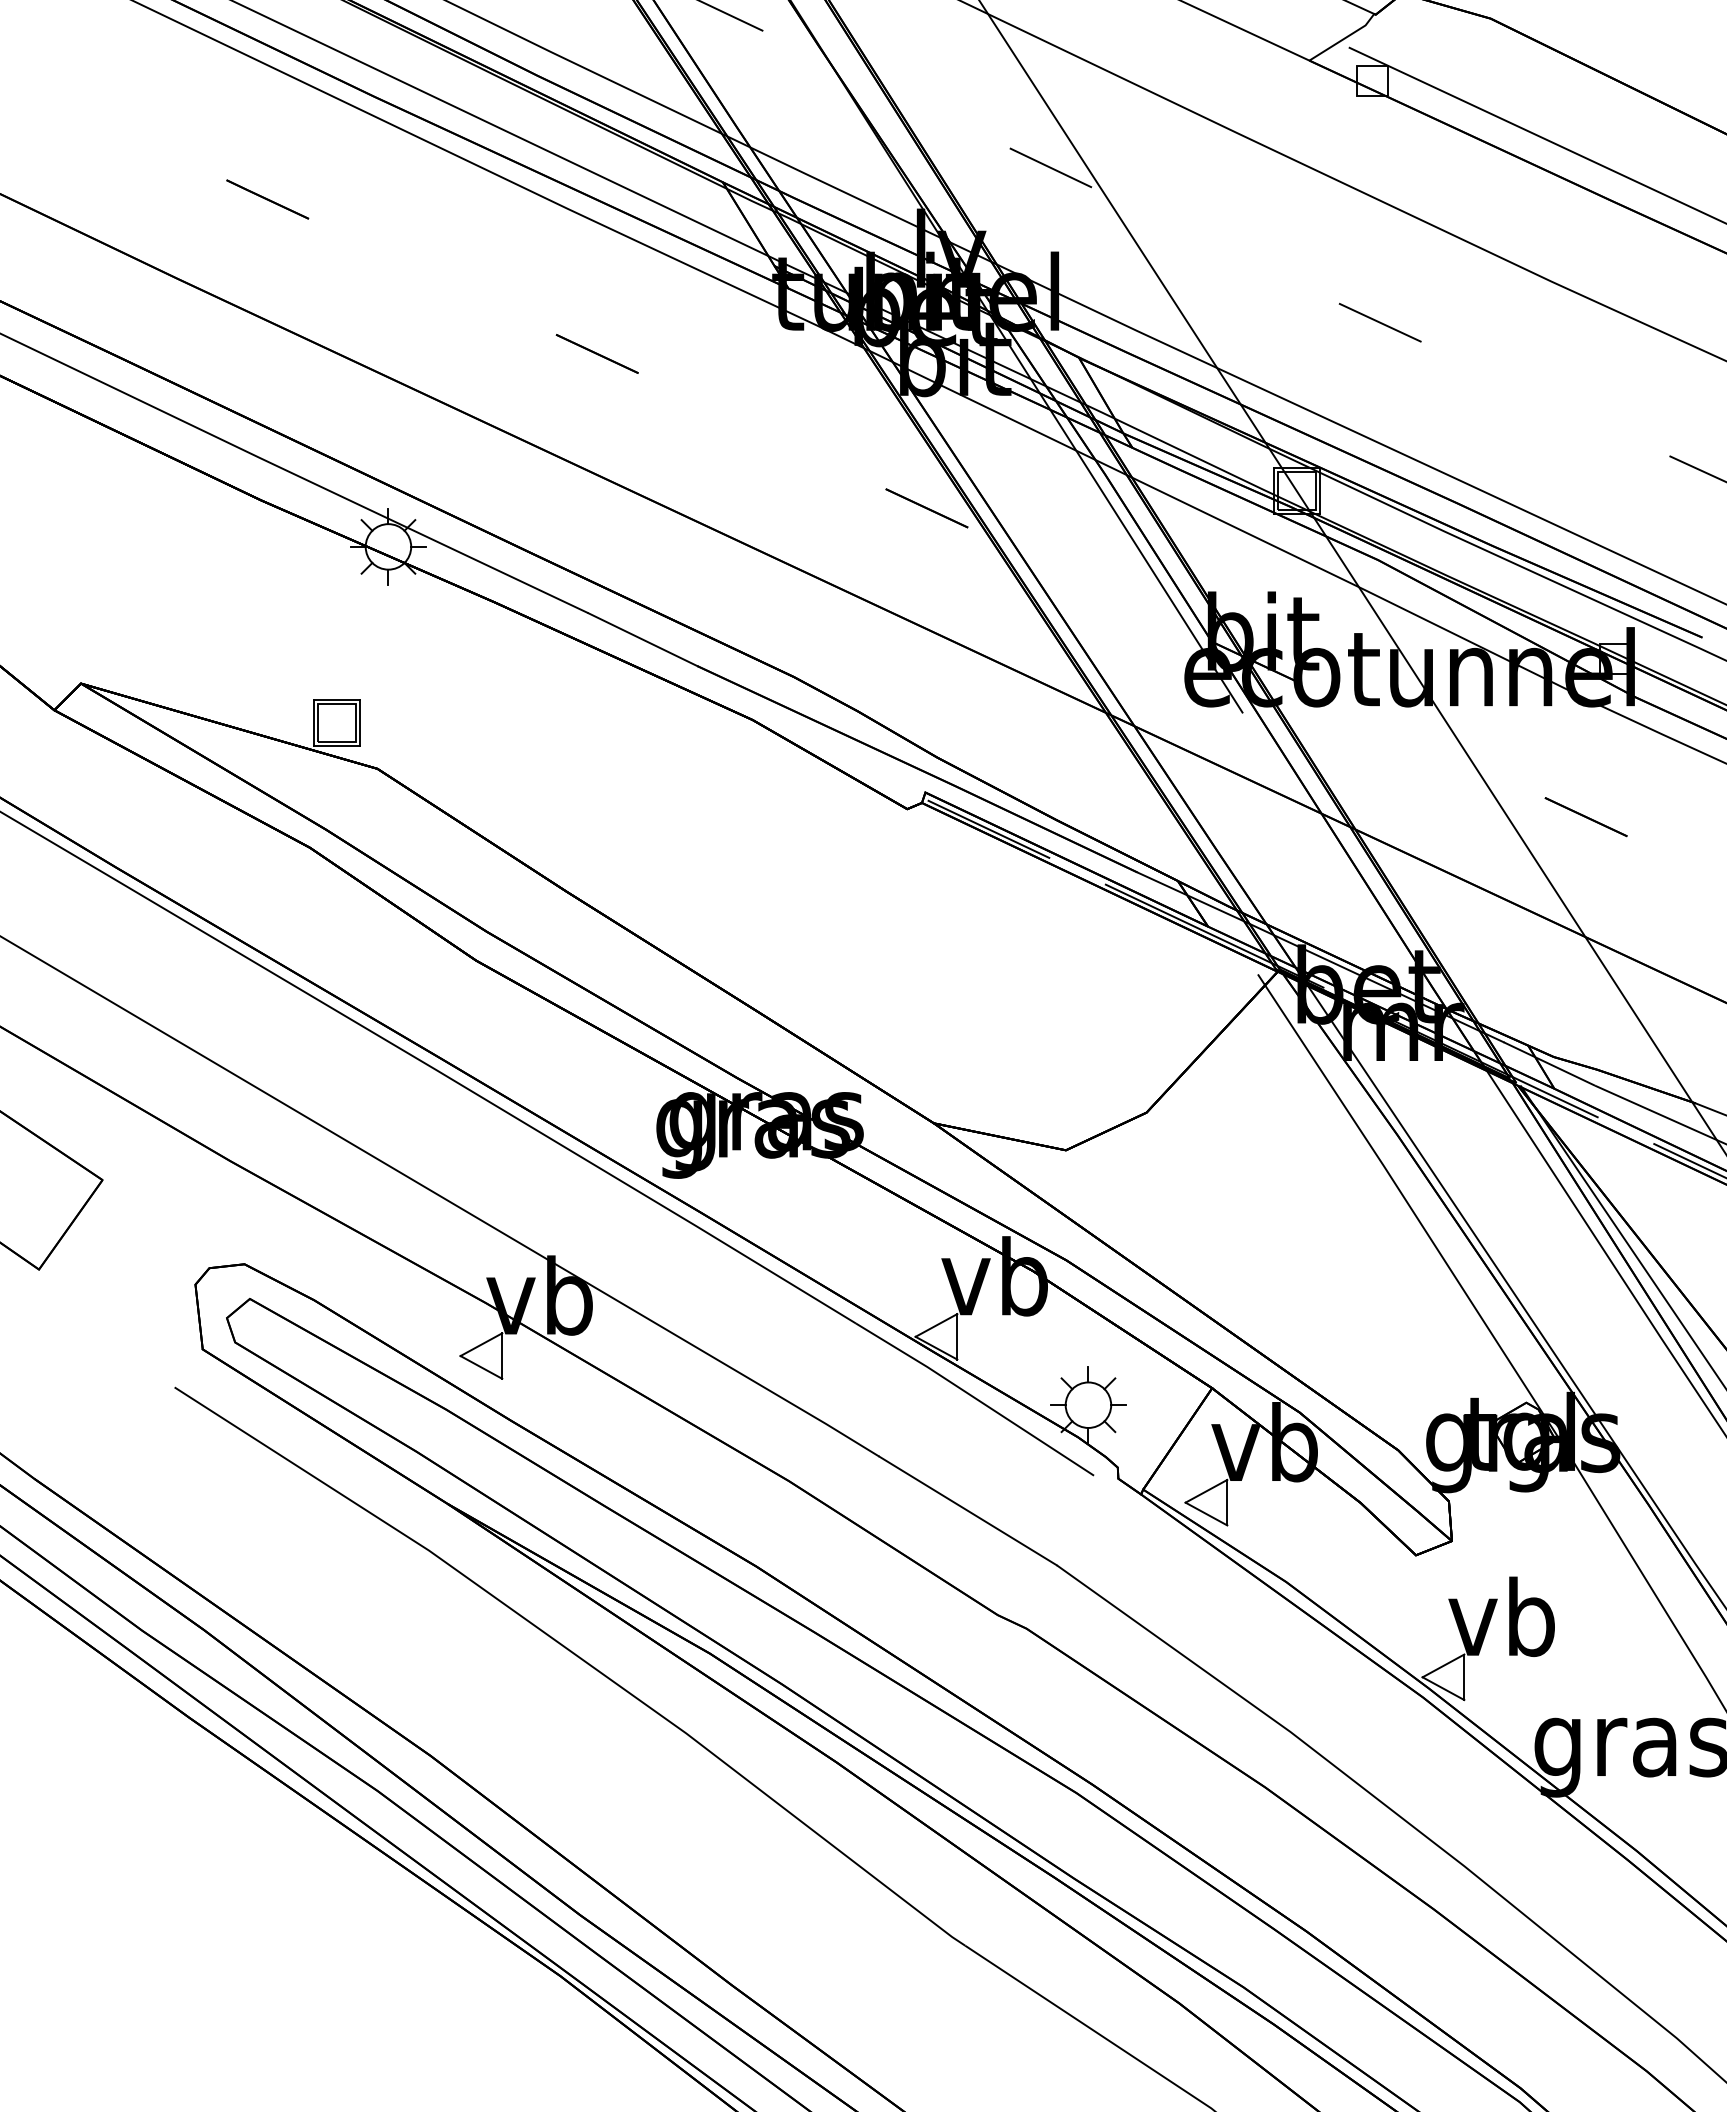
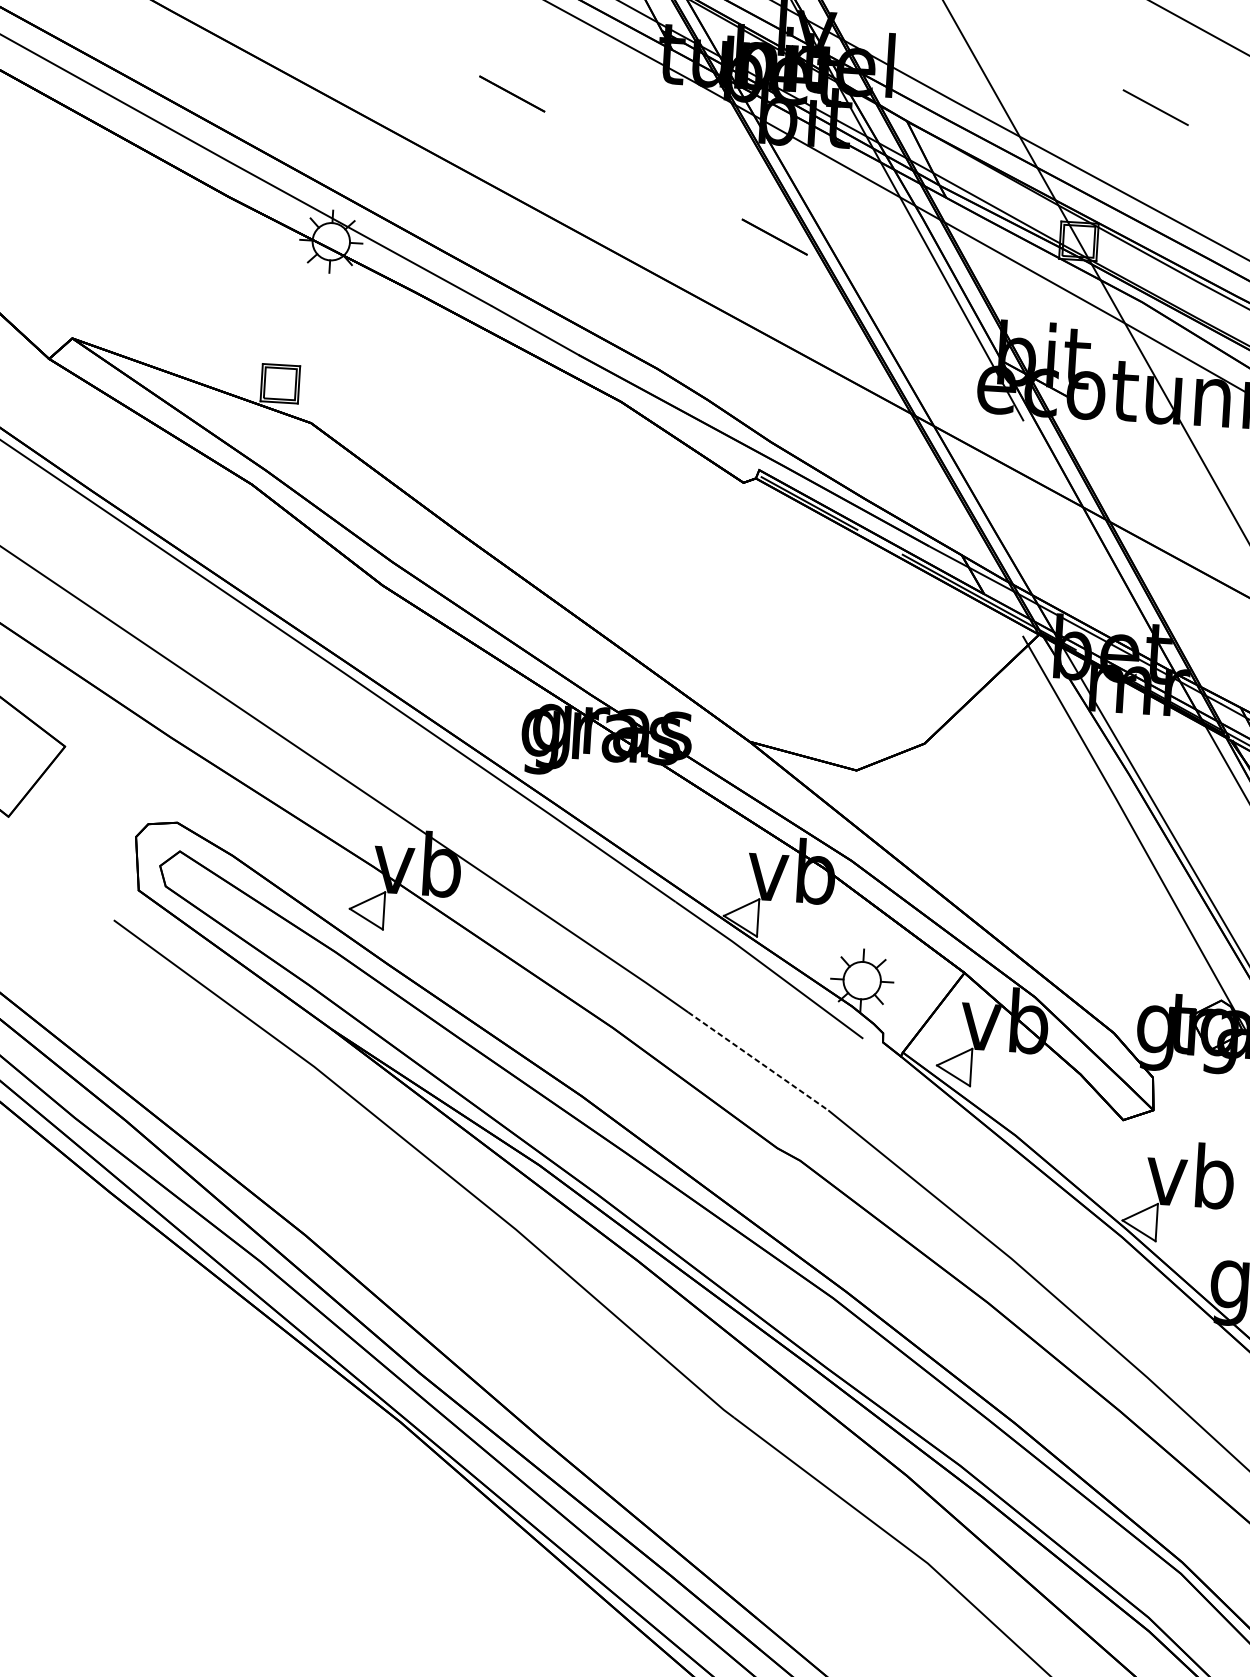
line: (968, 1511) -> (758, 1061), solid -> dashed

